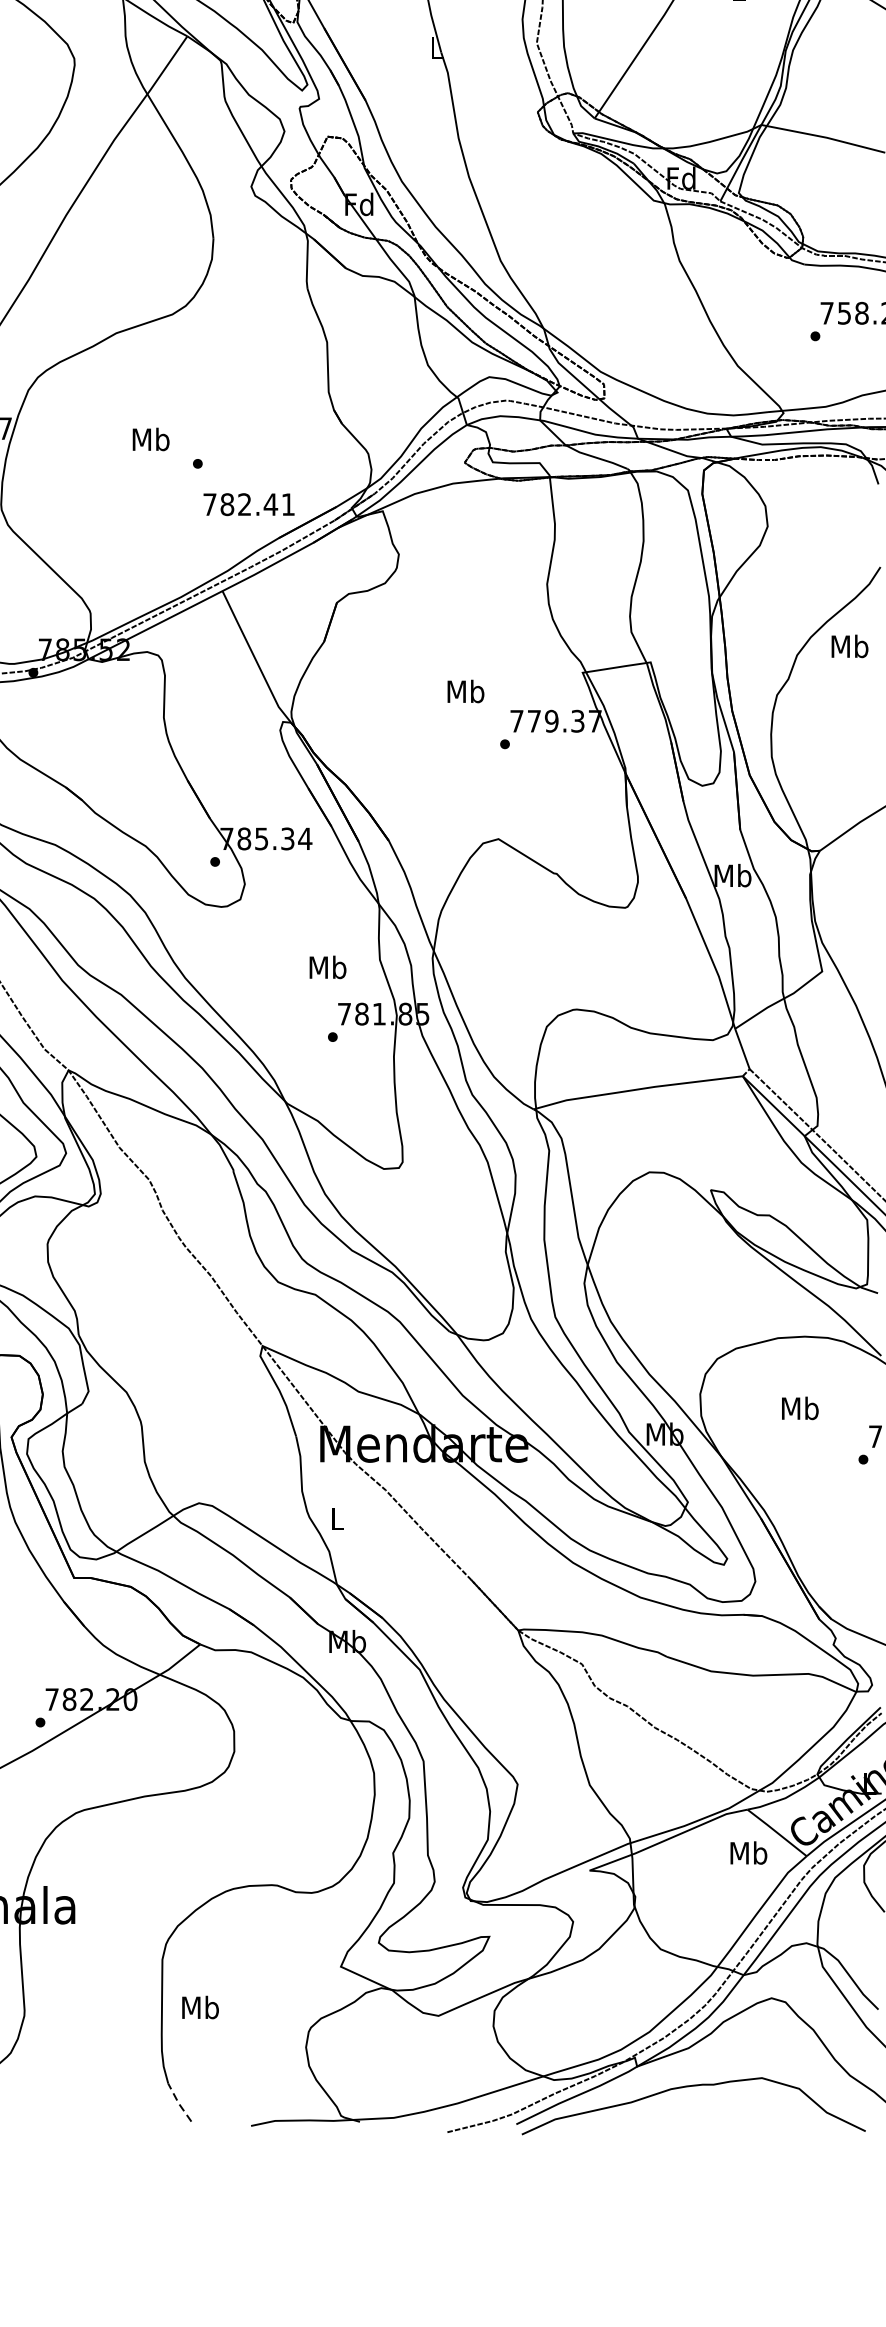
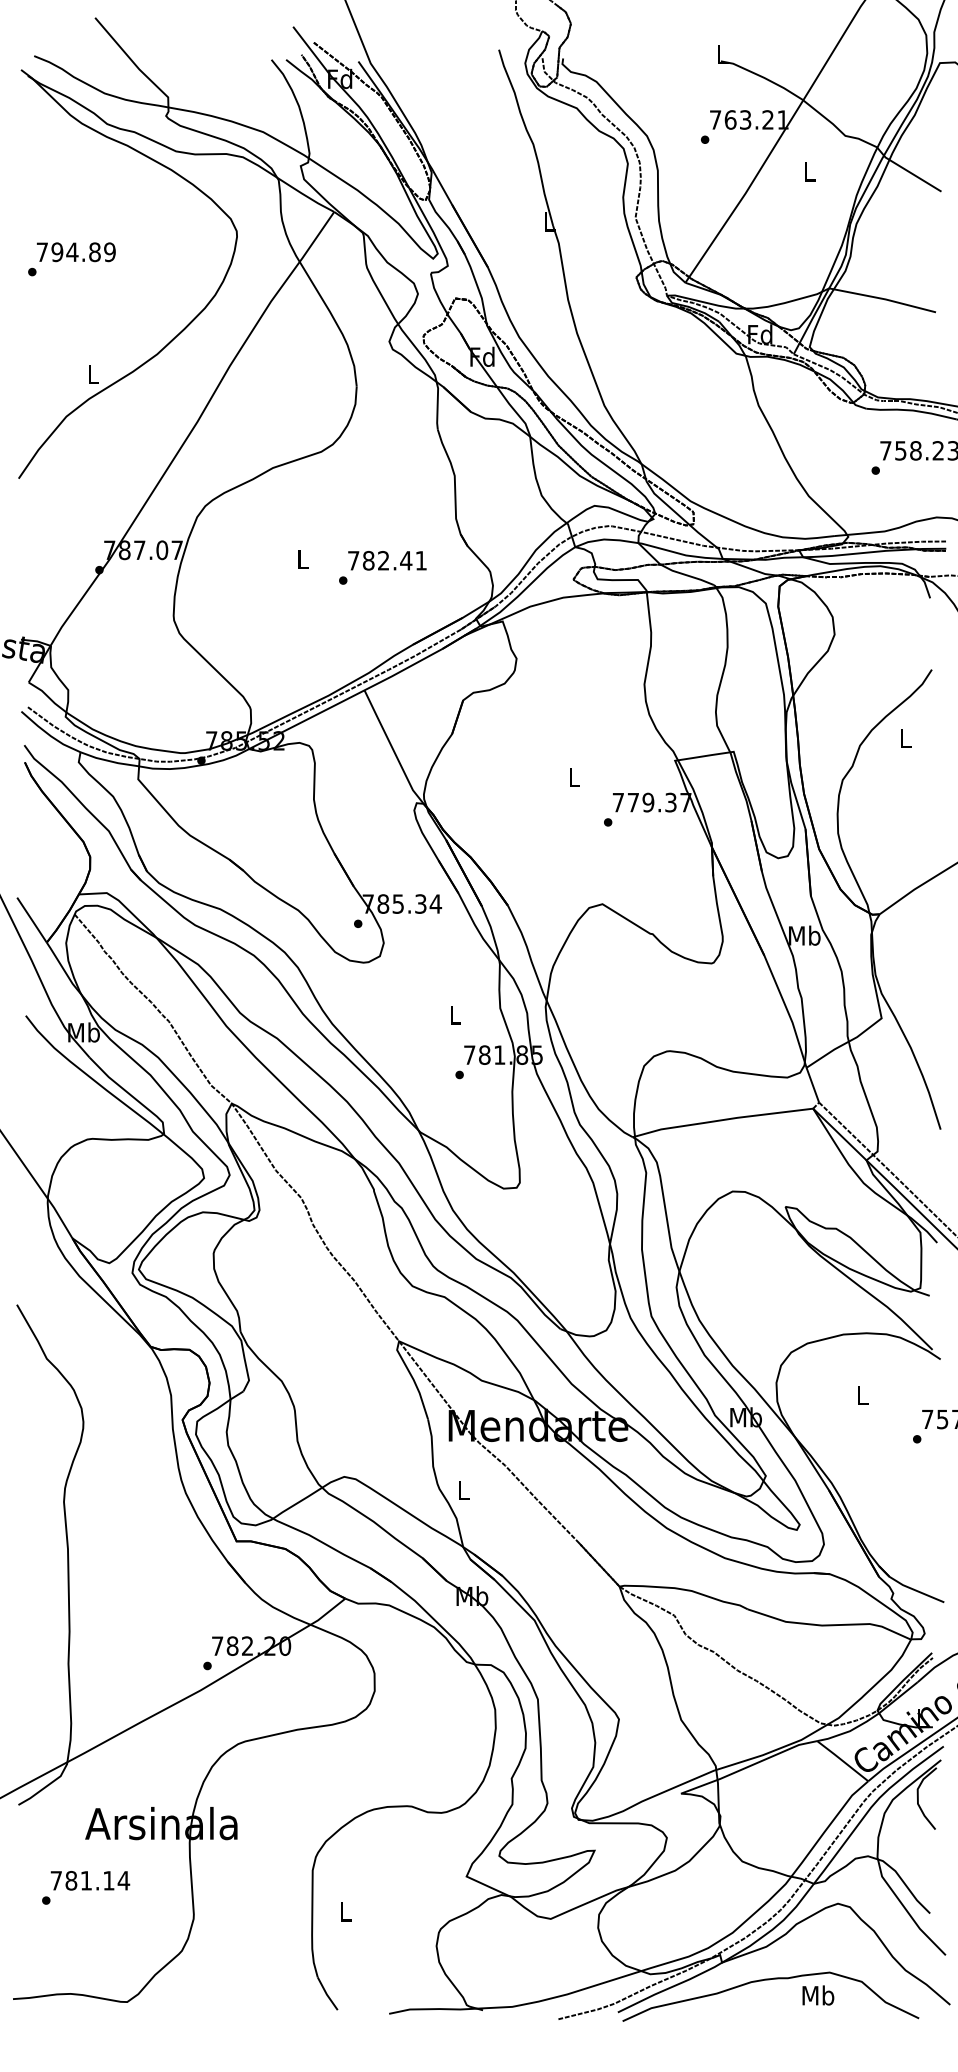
text: (150, 439) -> (302, 559), Mb -> L
text: (249, 504) -> (387, 560), moved
text: (849, 646) -> (905, 738), Mb -> L
text: (466, 691) -> (574, 776), Mb -> L
text: (328, 967) -> (455, 1014), Mb -> L
text: (800, 1408) -> (862, 1395), Mb -> L
text: (748, 1853) -> (818, 1995), moved
text: (200, 2007) -> (345, 1911), Mb -> L
line: (178, 2103) -> (326, 1994), dashed -> solid

